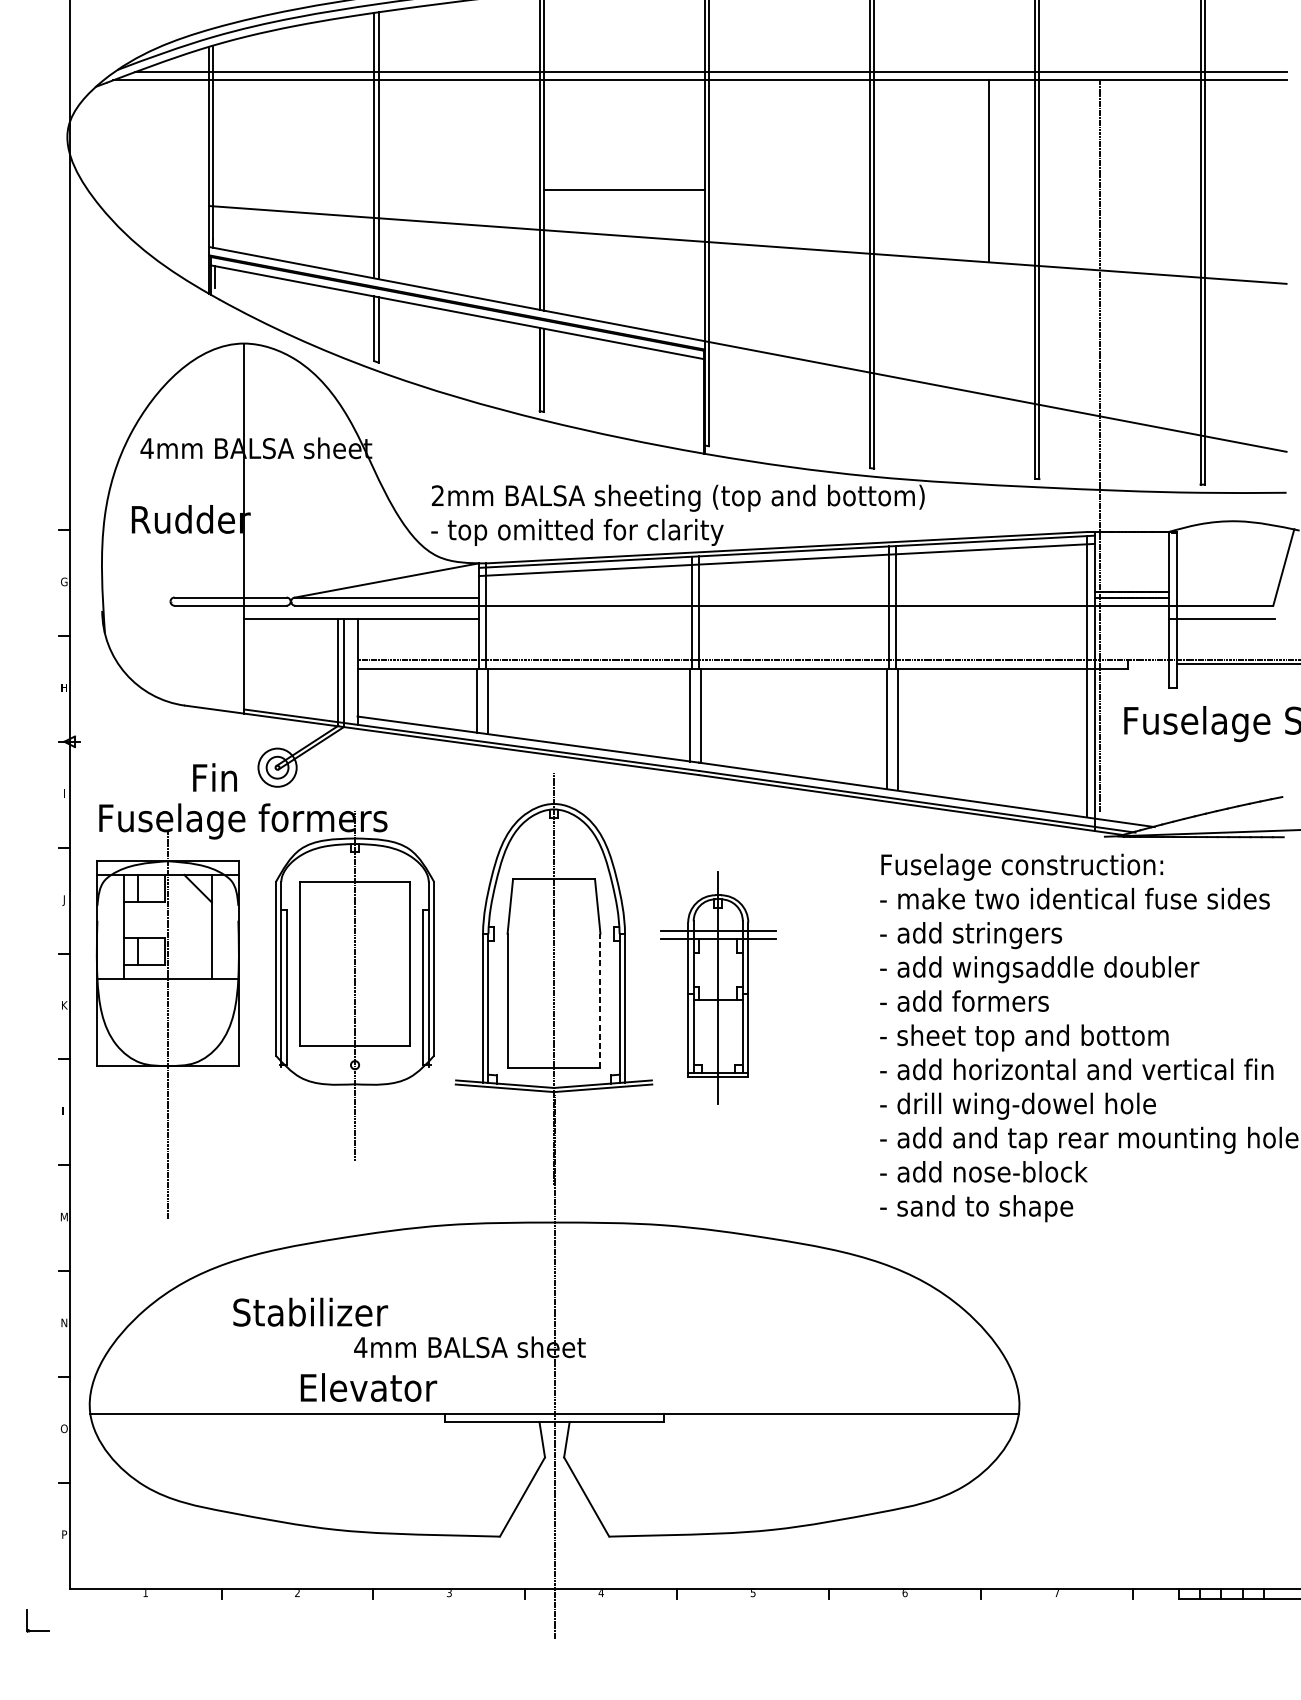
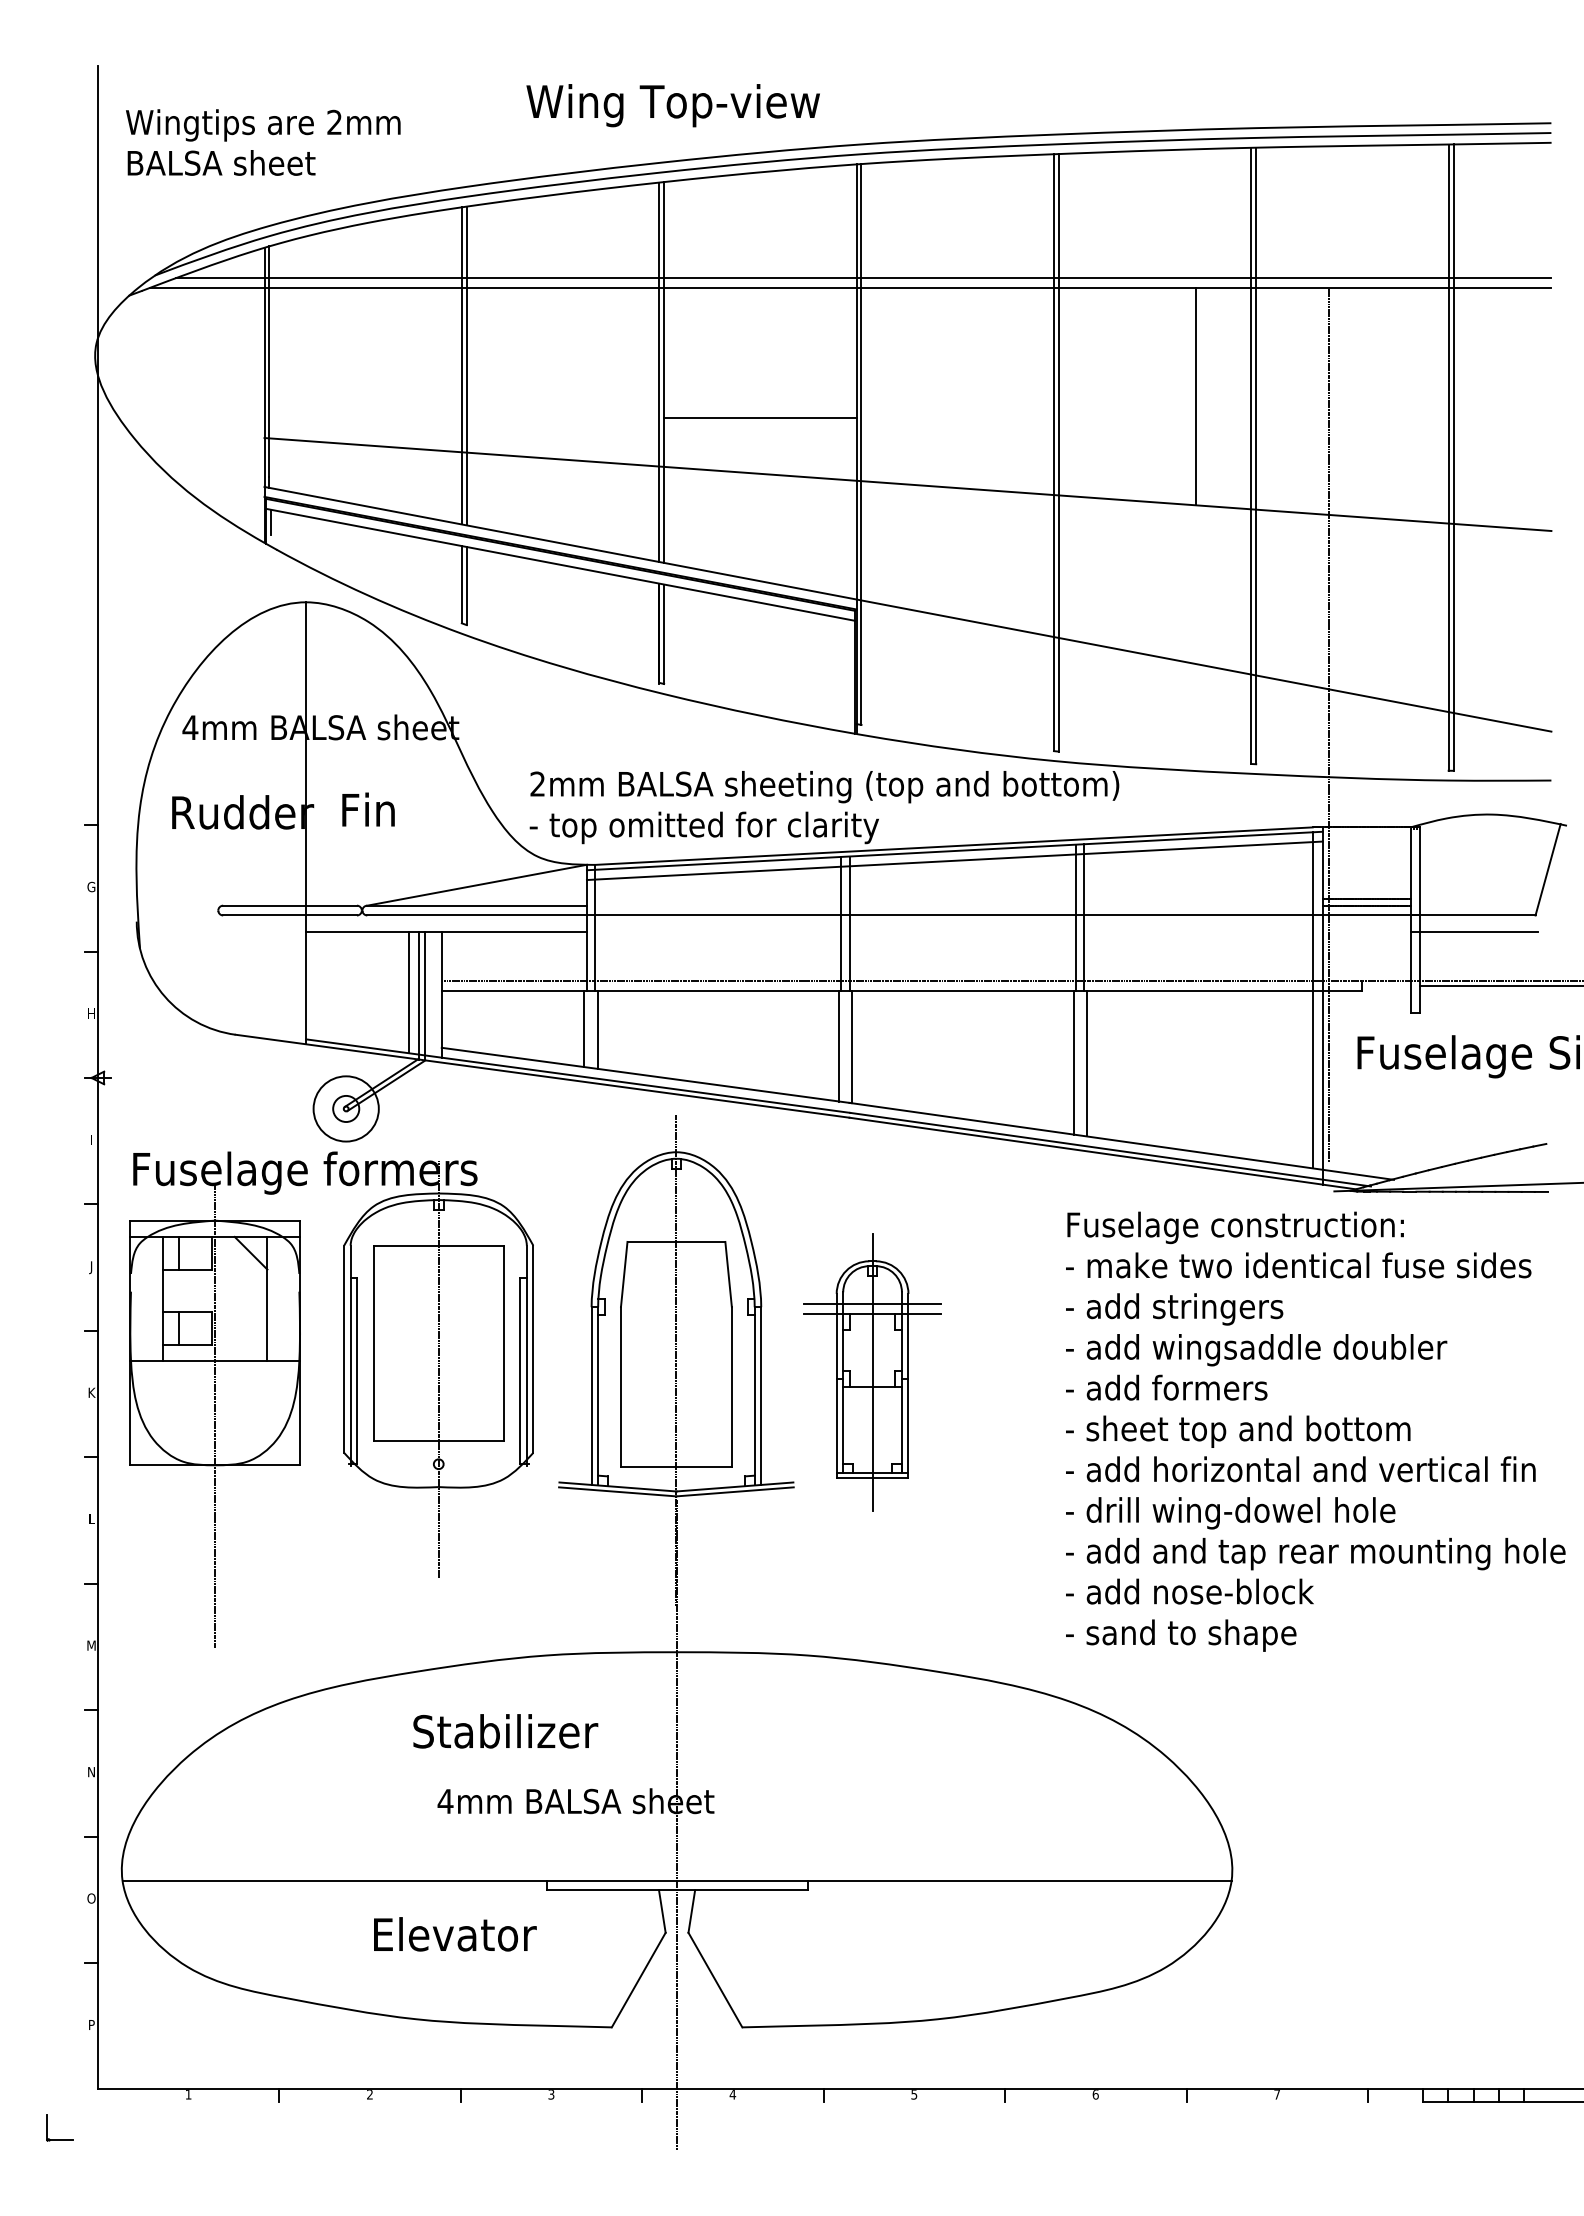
line: (330, 670) -> (409, 992), added
circle: (276, 767) -> (345, 1108), size x1.43
text: (215, 777) -> (368, 809), moved
line: (600, 1000) -> (731, 1387), dashed -> solid
text: (310, 1312) -> (505, 1731), moved
text: (369, 1387) -> (455, 1934), moved

